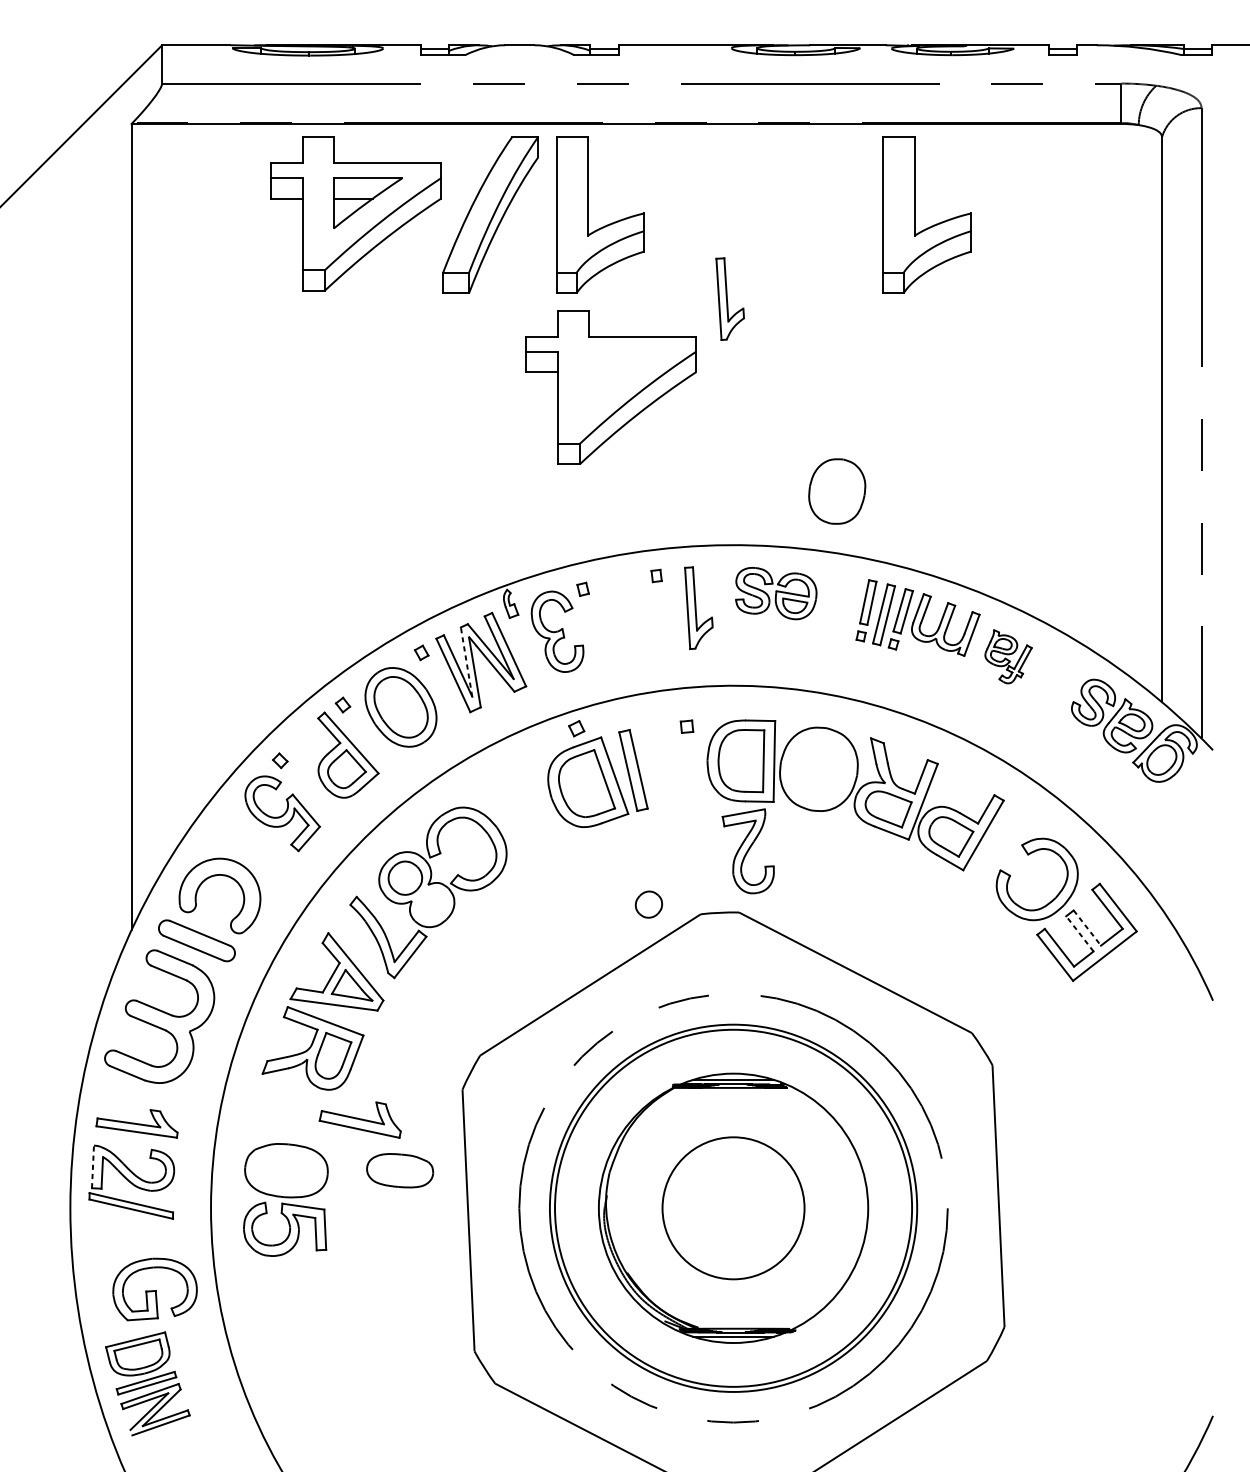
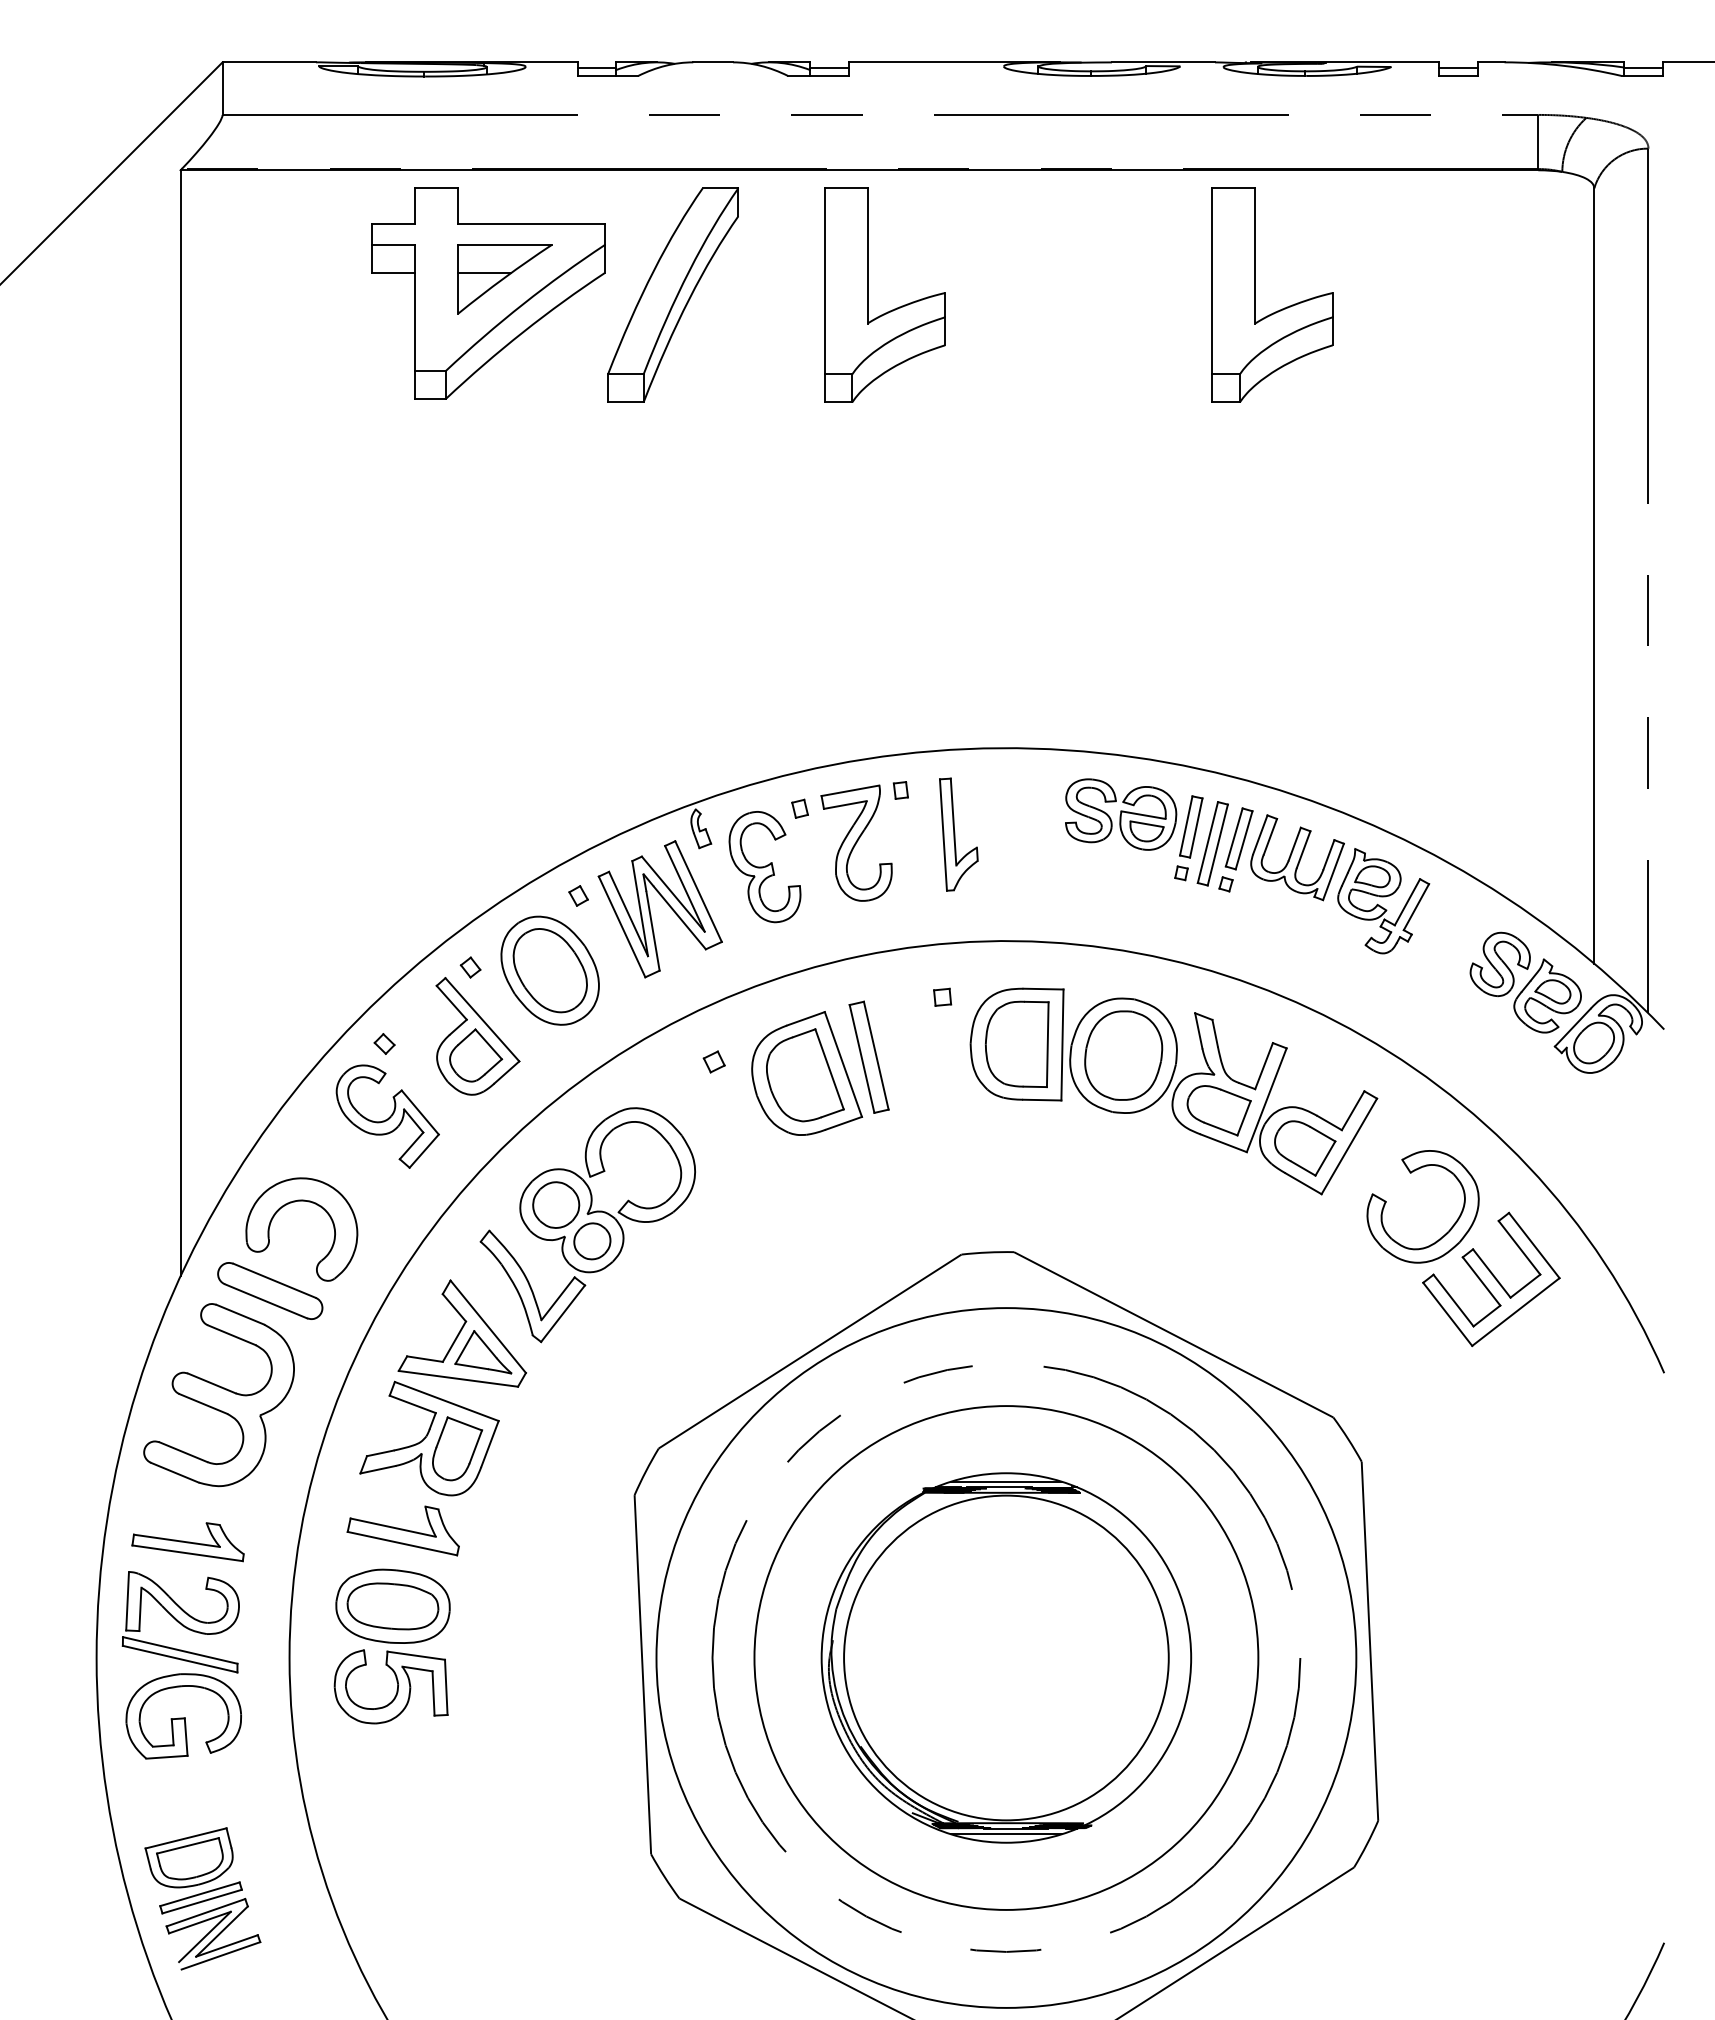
part: (588, 214) -> (868, 294), moved
part: (729, 299) -> (1001, 410), removed
part: (611, 387) -> (838, 531), removed
part: (837, 491) -> (1123, 1055), moved
part: (776, 593) -> (1121, 814), moved
part: (1008, 656) -> (1383, 901), size x1.43
line: (466, 662) -> (640, 908), dashed -> solid
part: (576, 728) -> (713, 1061), moved
part: (748, 850) -> (856, 842), moved
part: (649, 904) -> (592, 1241), moved
line: (1087, 928) -> (1491, 1273), dashed -> solid
line: (1079, 933) -> (1481, 1281), dashed -> solid
part: (359, 1119) -> (402, 1530), moved
line: (92, 1166) -> (127, 1600), dashed -> solid
part: (399, 1170) -> (392, 1606), moved
circle: (733, 1207) -> (1006, 1657), size x1.43
circle: (733, 1207) -> (1006, 1657), size x1.67
part: (154, 1289) -> (183, 1716), moved

